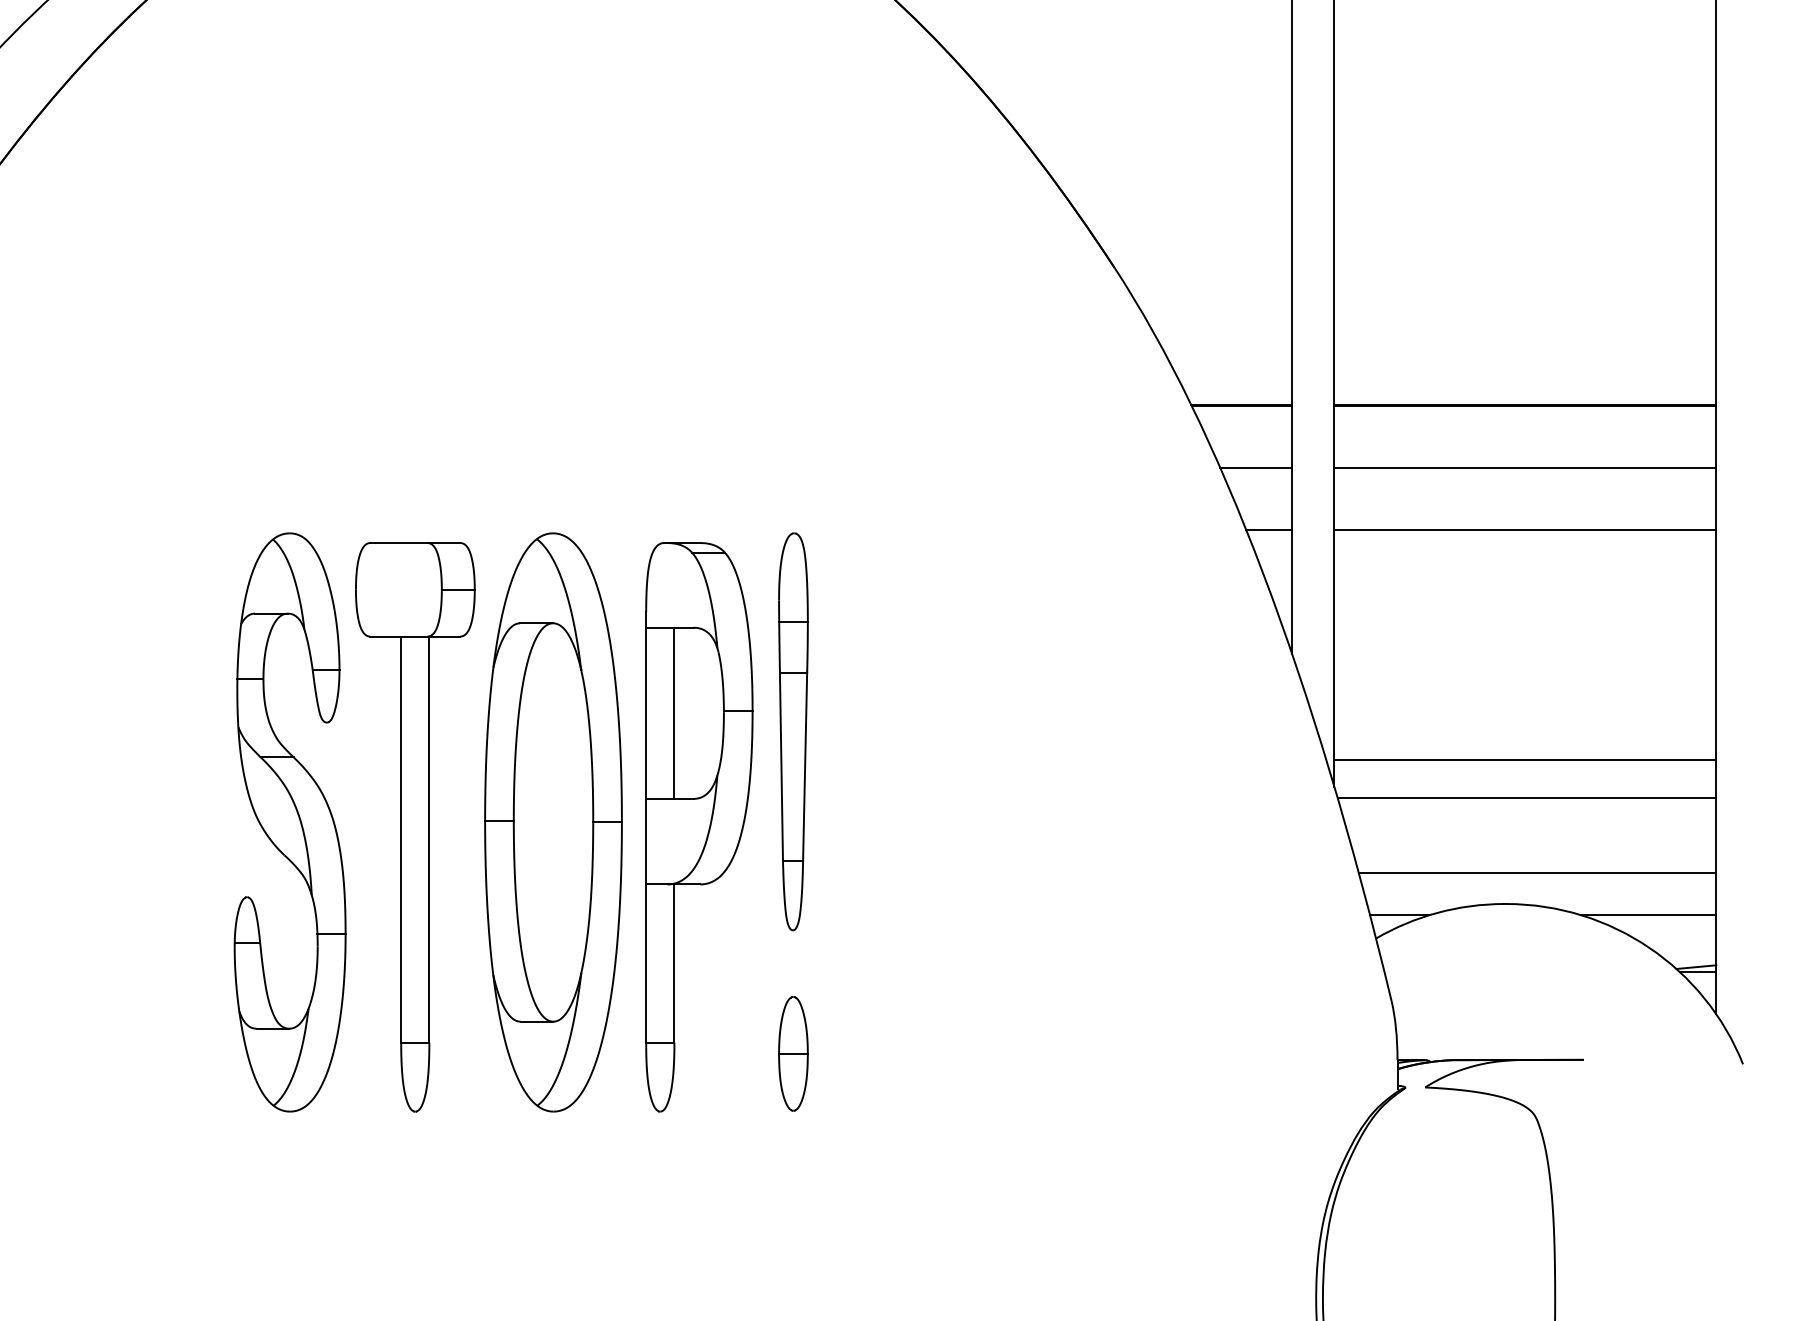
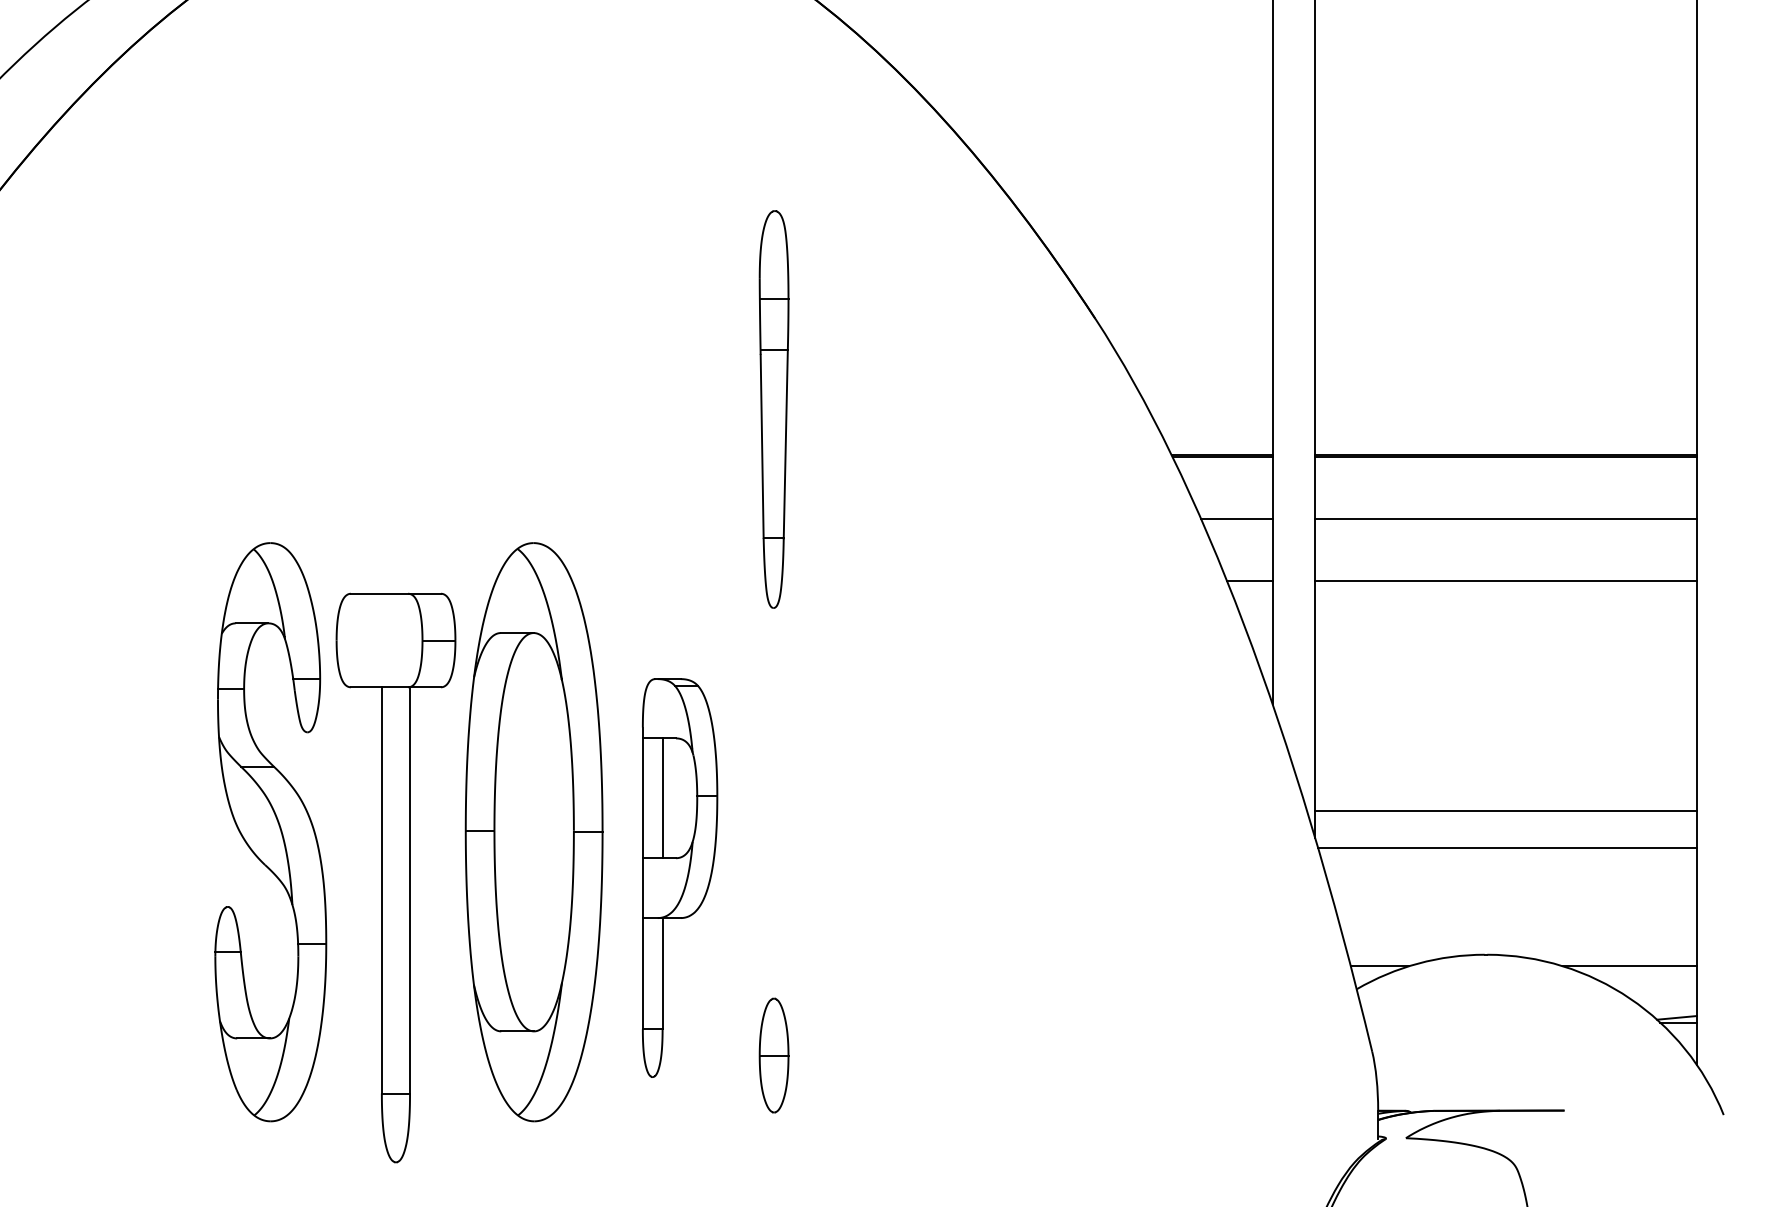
part: (793, 731) -> (774, 409), moved
part: (289, 822) -> (270, 832), moved
part: (553, 822) -> (534, 832), moved
part: (699, 827) -> (680, 878), size x0.7
line: (1537, 873) -> (1518, 924), removed
part: (793, 1053) -> (774, 1055), moved

